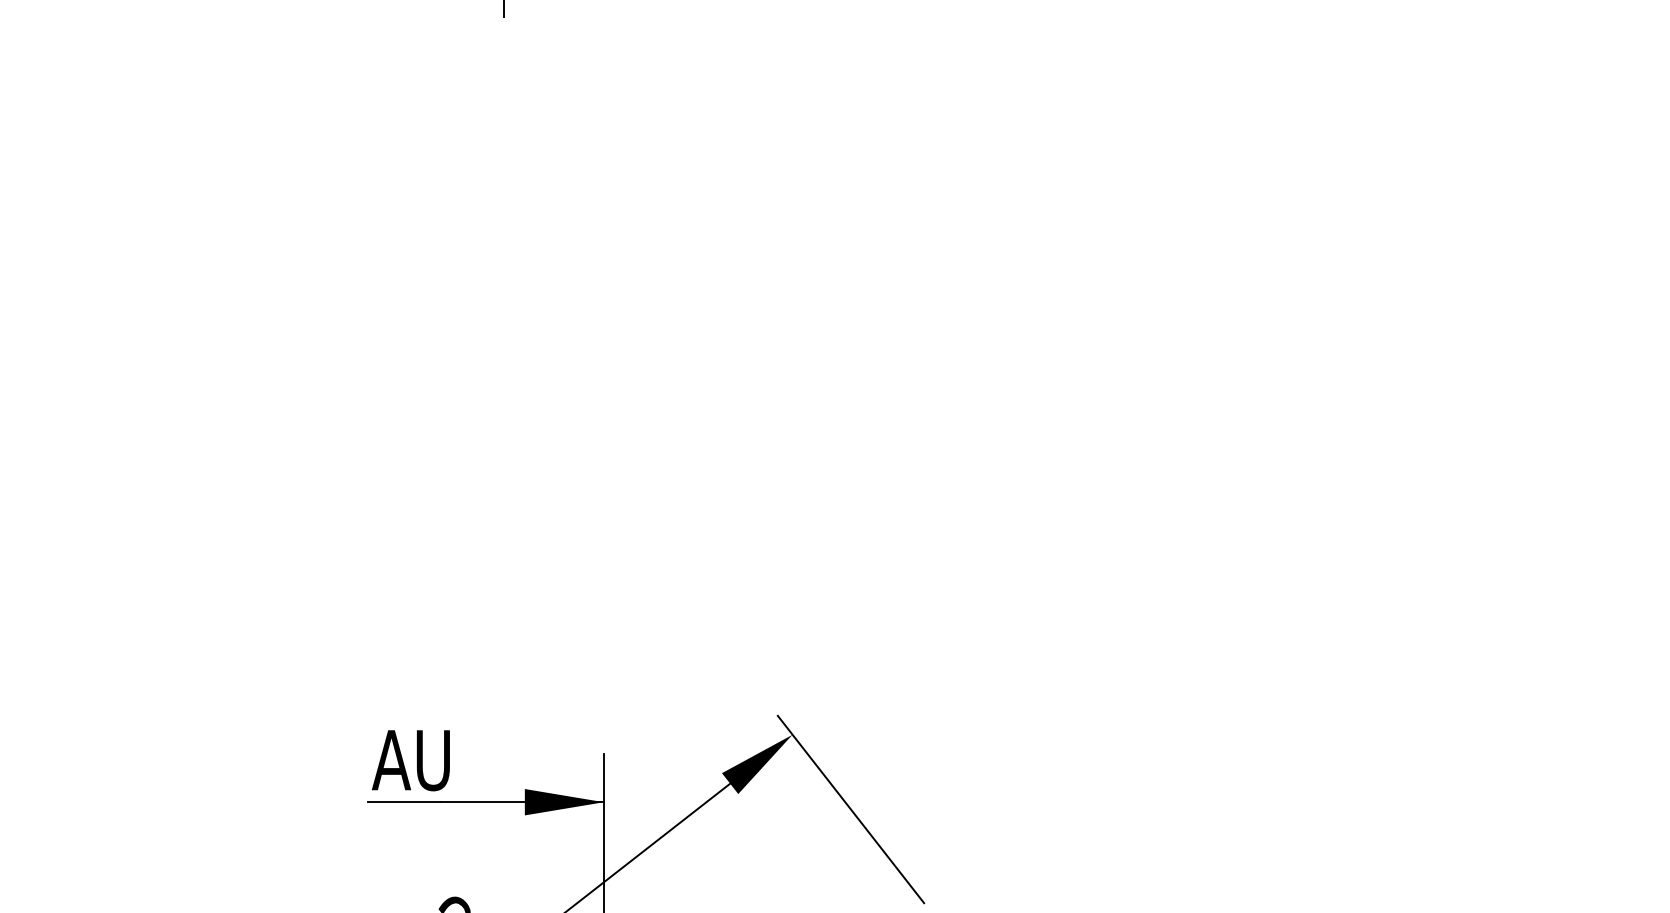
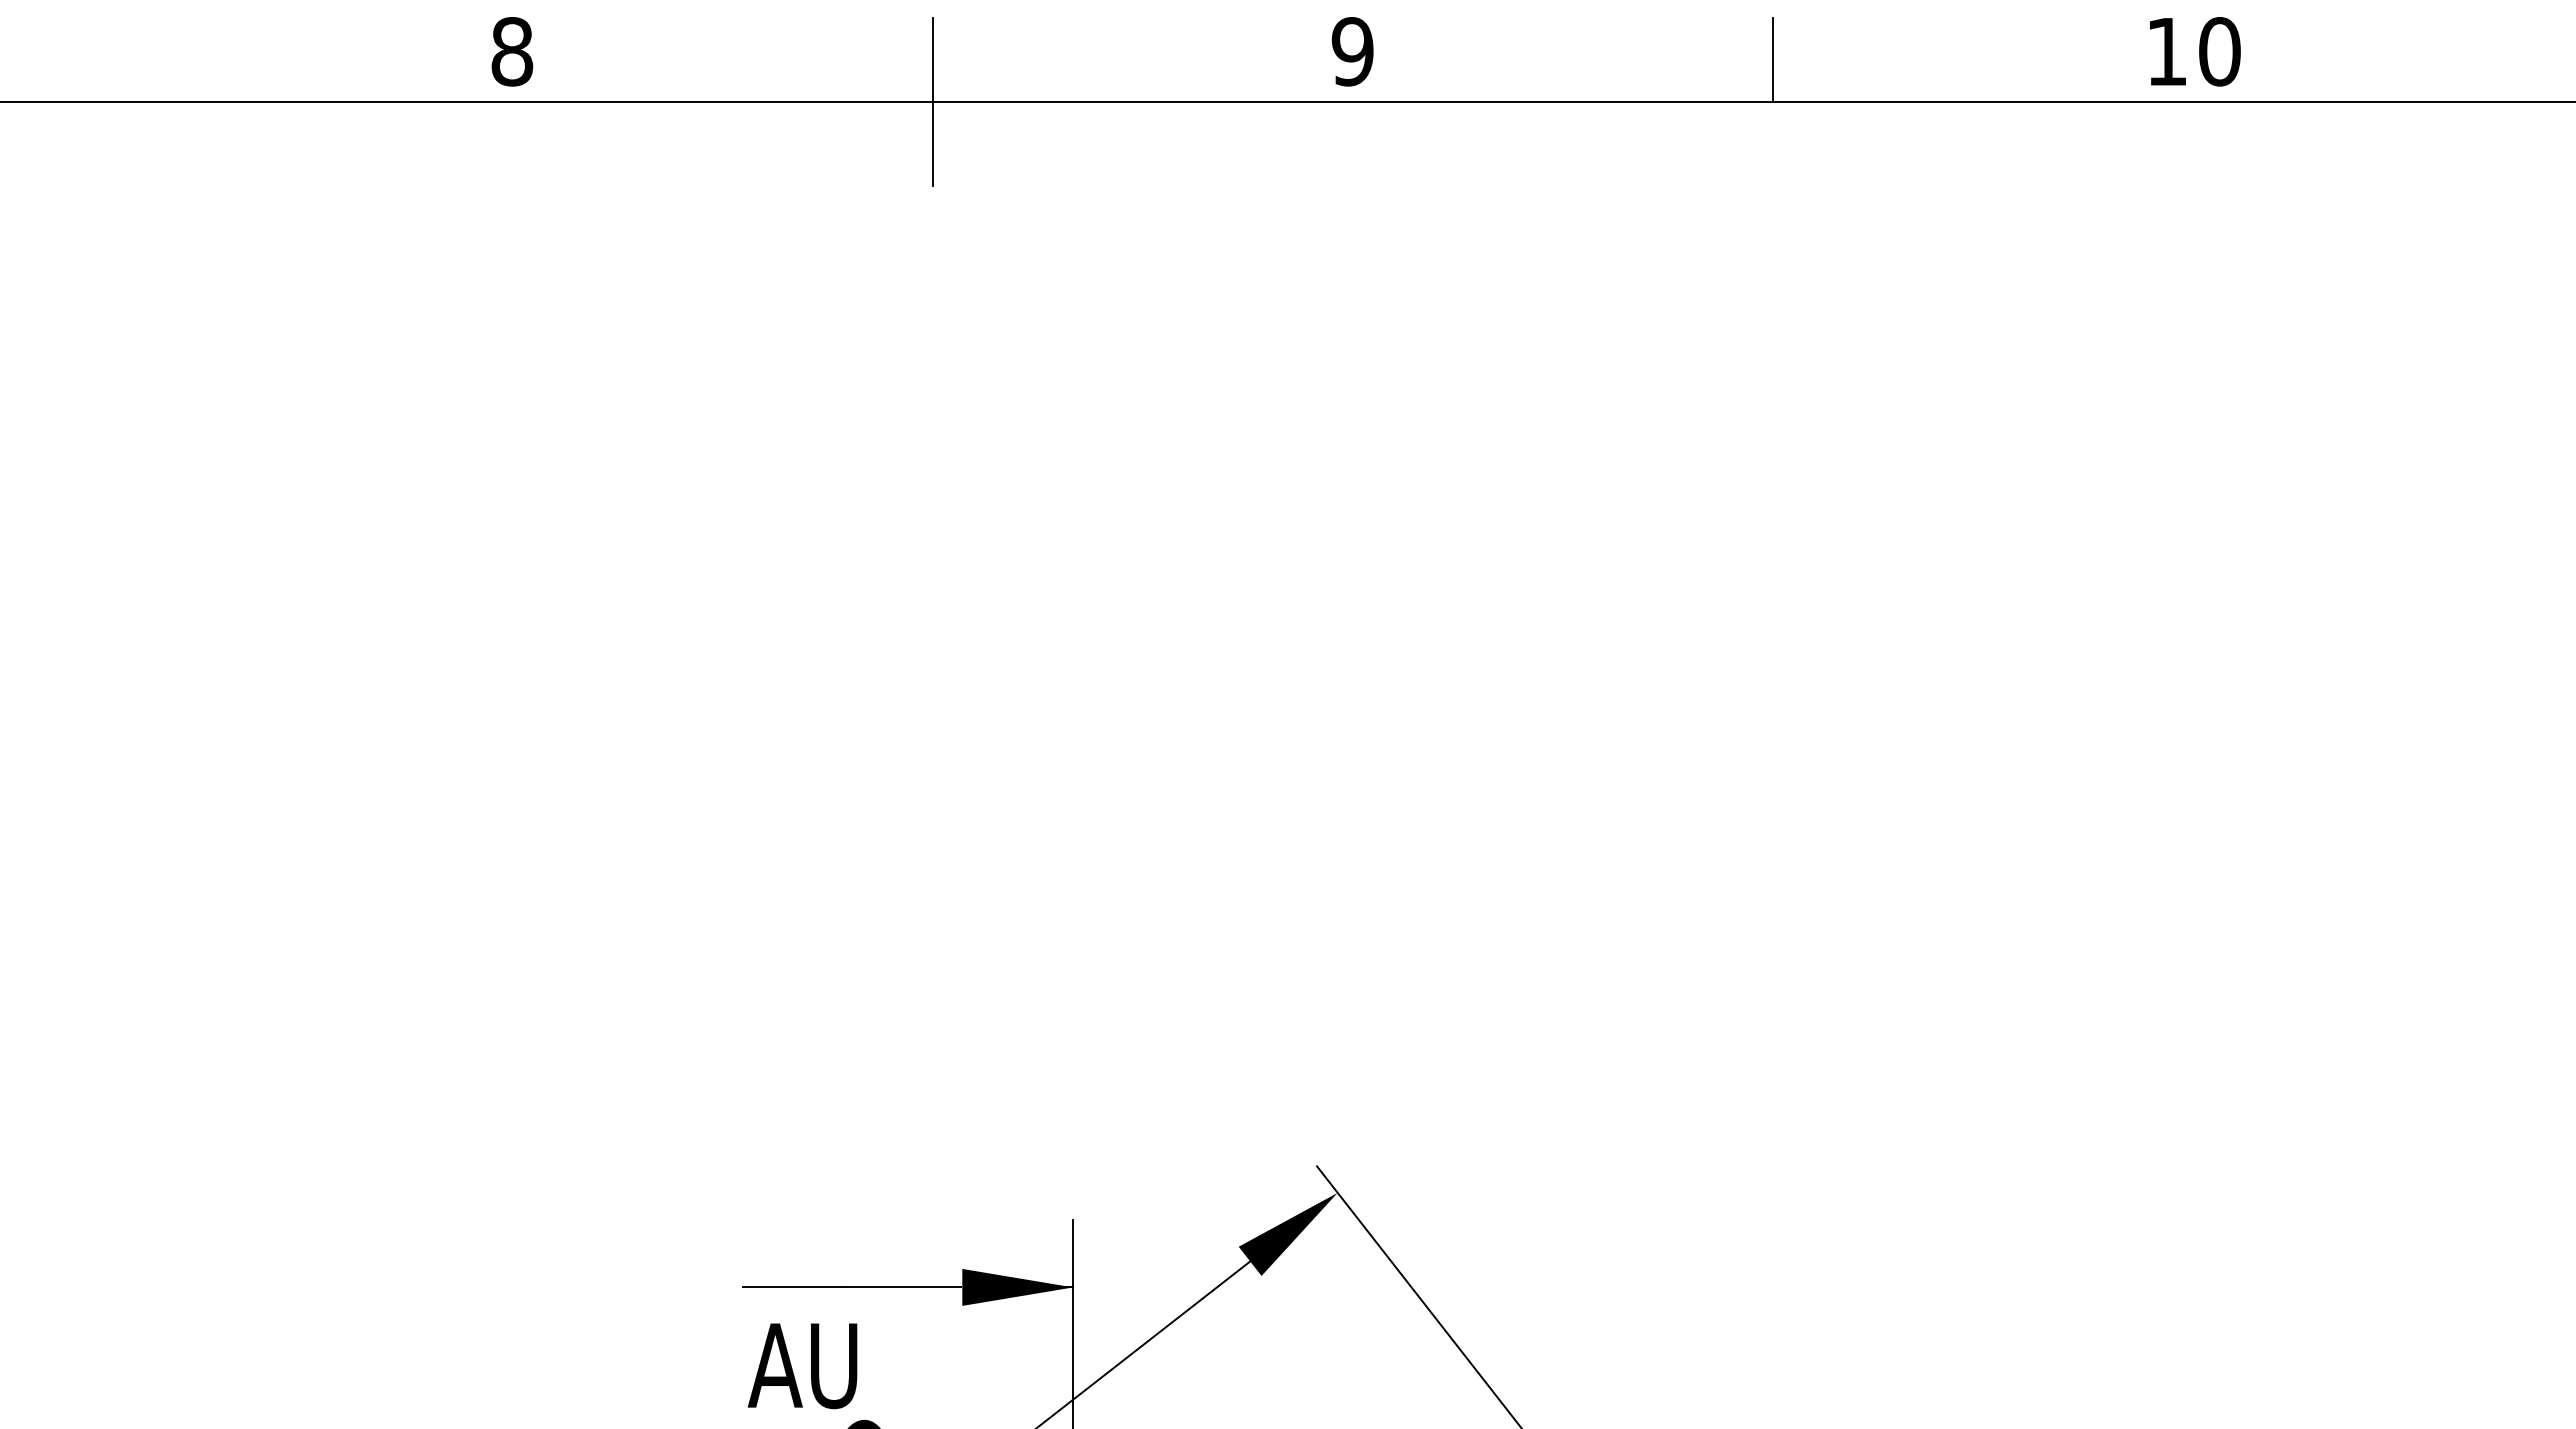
text: (410, 760) -> (802, 1366), moved

